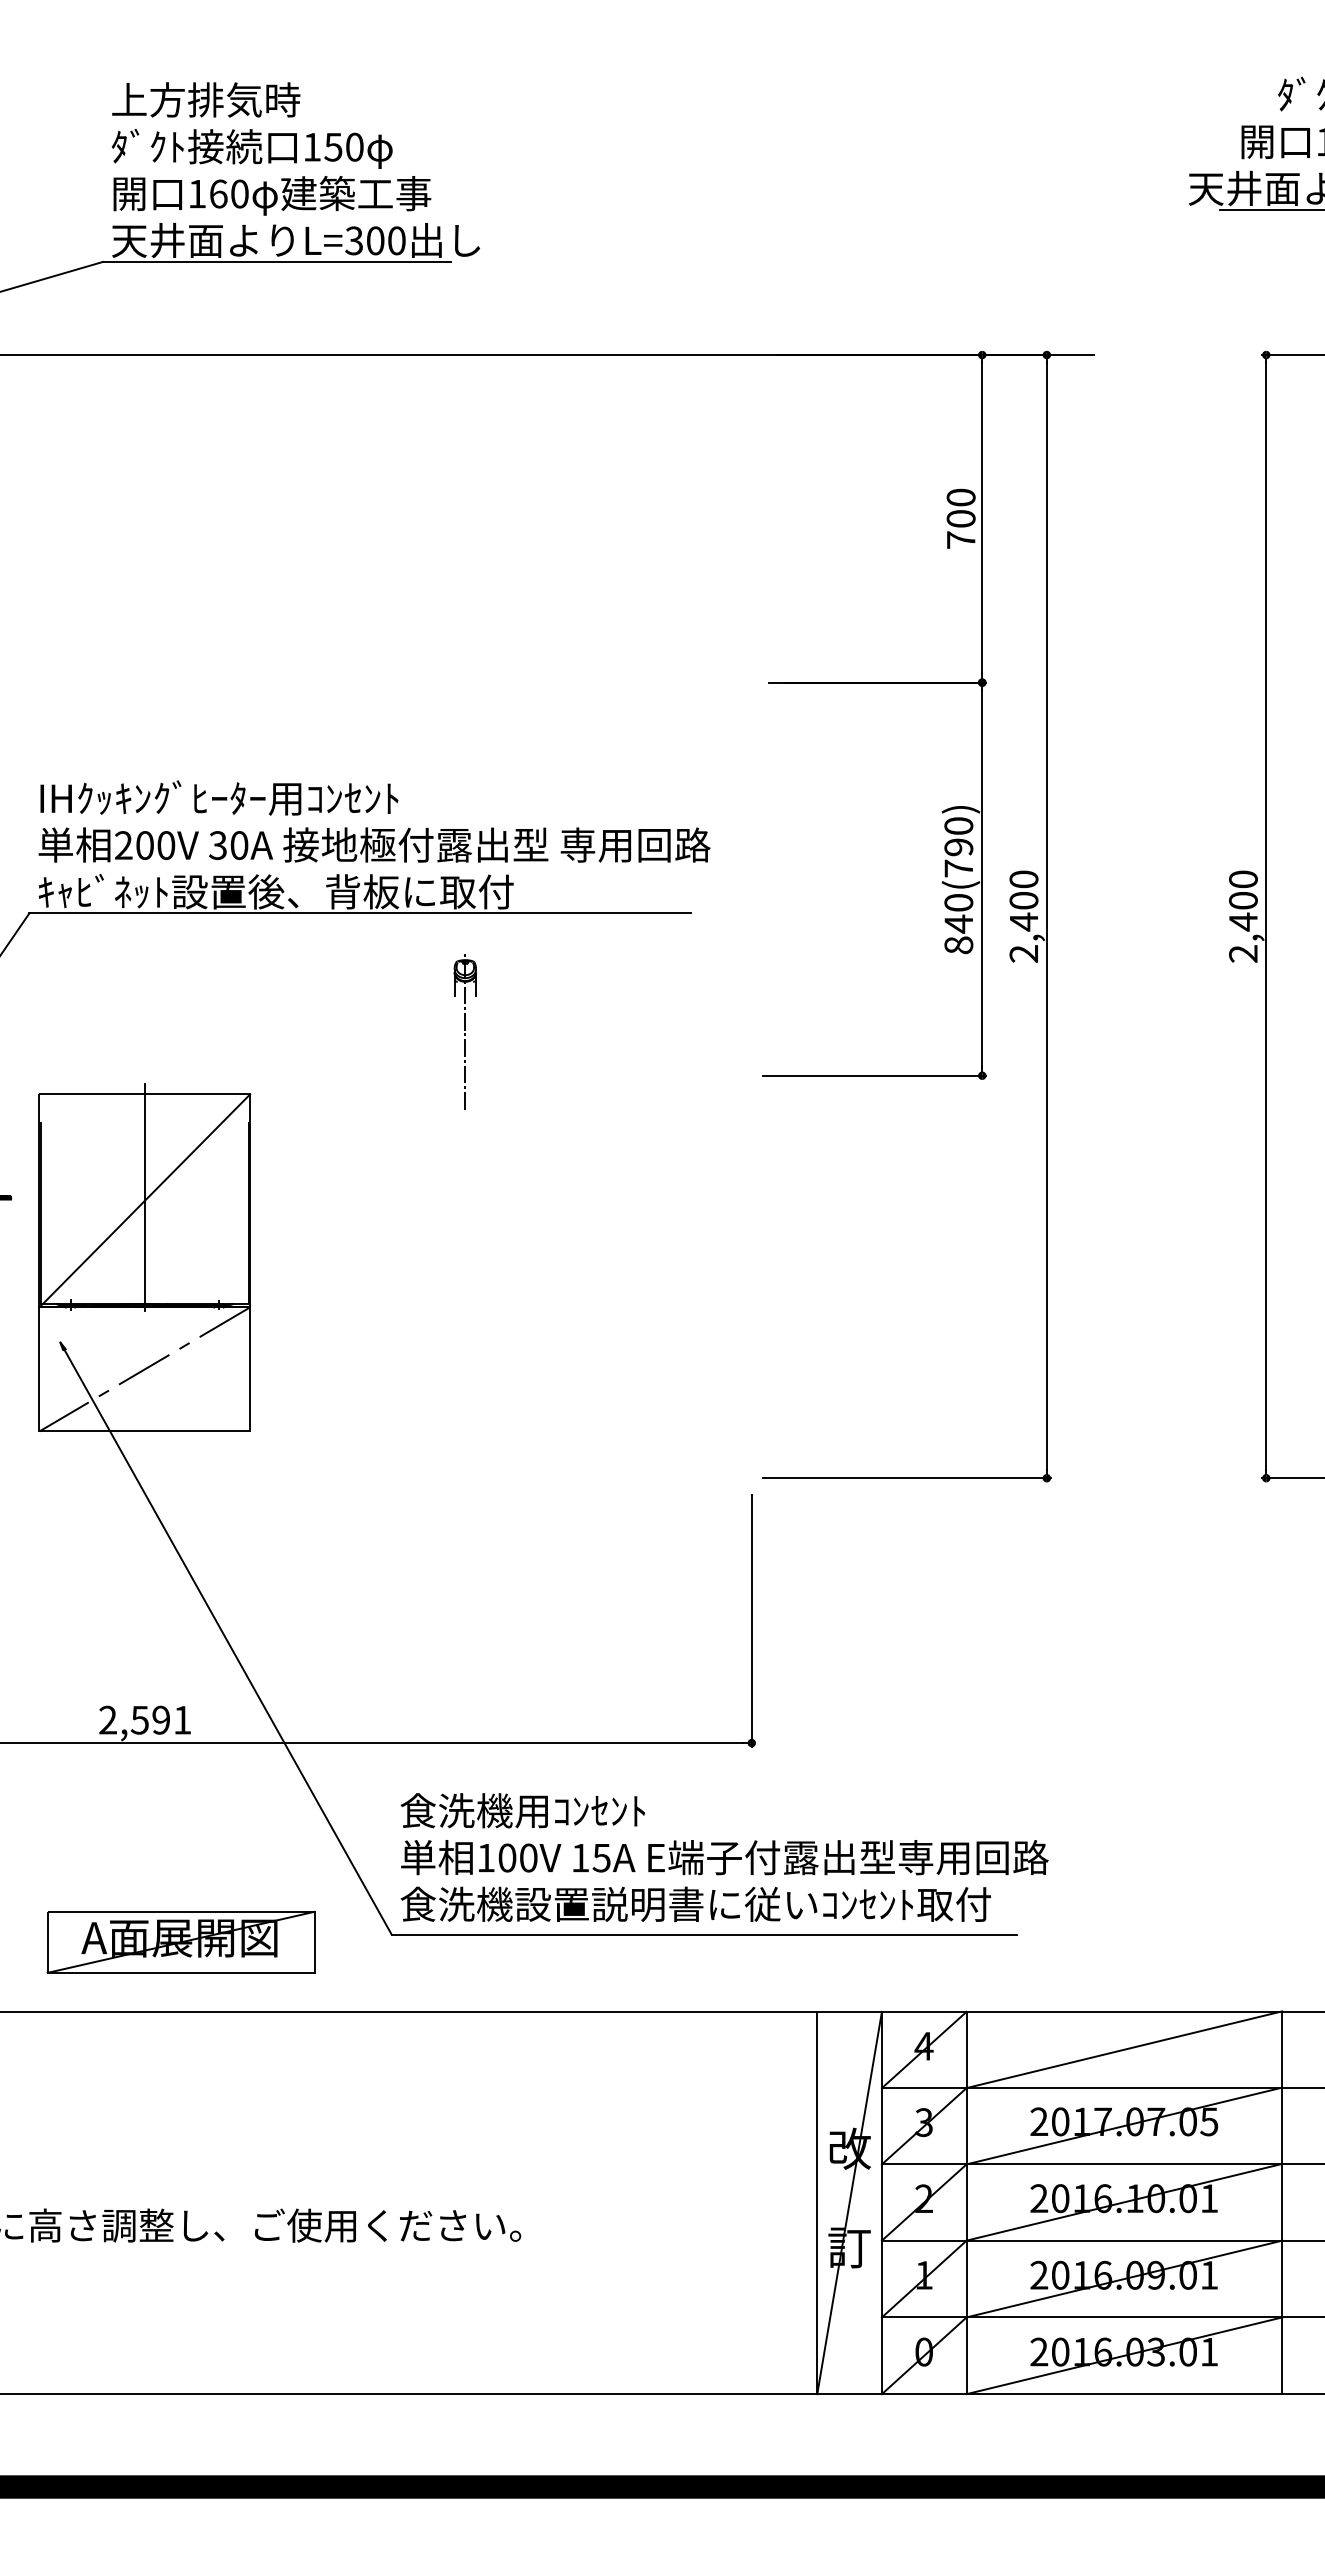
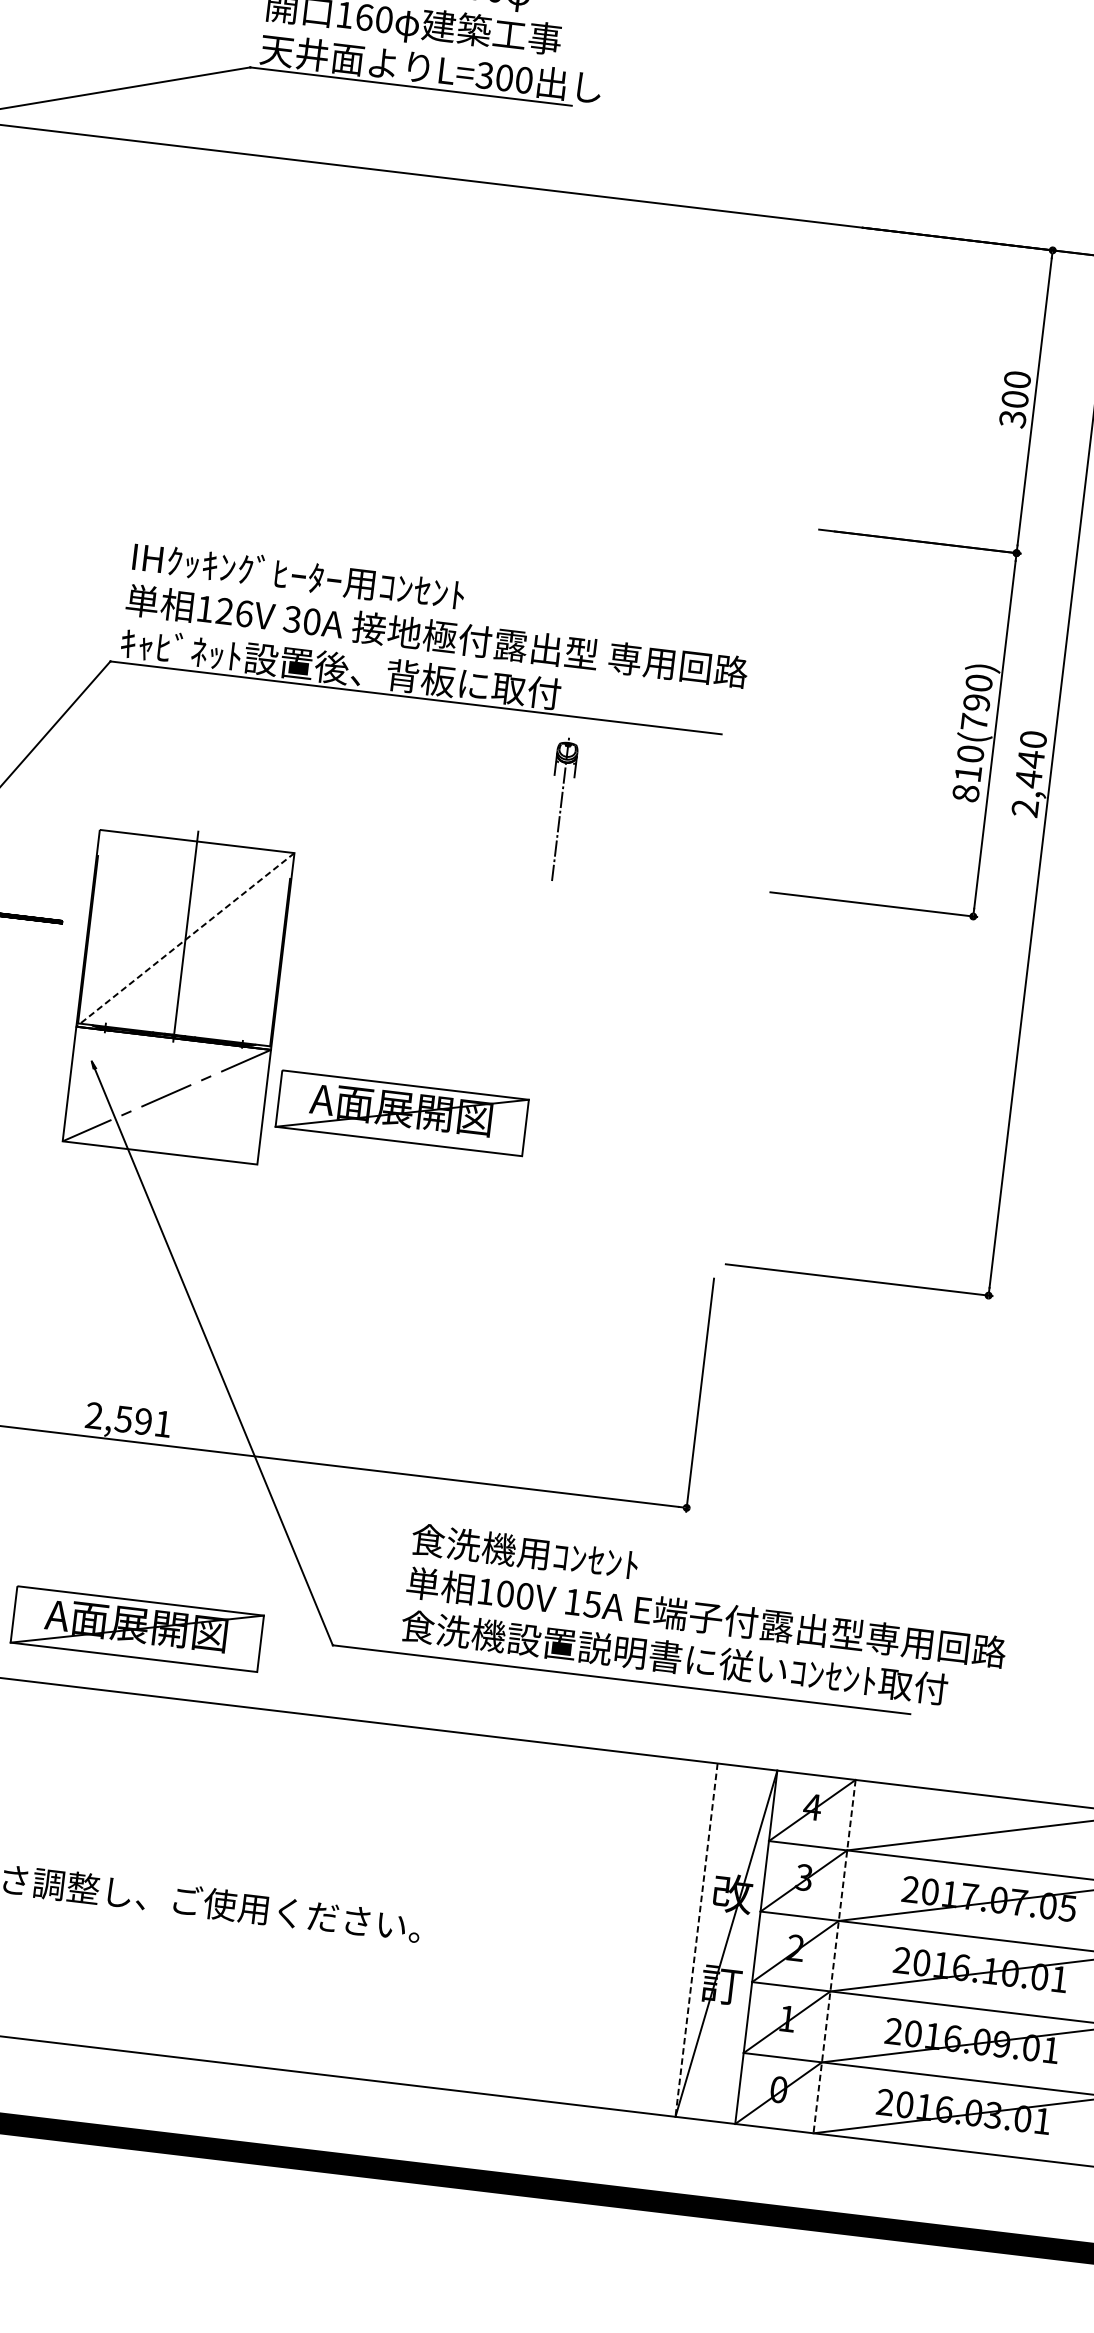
text: (960, 540) -> (1012, 419), 700 -> 300
text: (145, 845) -> (225, 611), 200V -> 126V
text: (1023, 900) -> (1030, 759), 2,400 -> 2,440
text: (958, 923) -> (968, 773), 840(790) -> 810(790)
part: (464, 1031) -> (559, 808), moved
line: (144, 1200) -> (185, 939), solid -> dashed
part: (397, 1357) -> (401, 1112), added
text: (724, 1857) -> (706, 1617), moved
line: (817, 2203) -> (696, 1940), solid -> dashed
line: (966, 2203) -> (834, 1957), solid -> dashed

